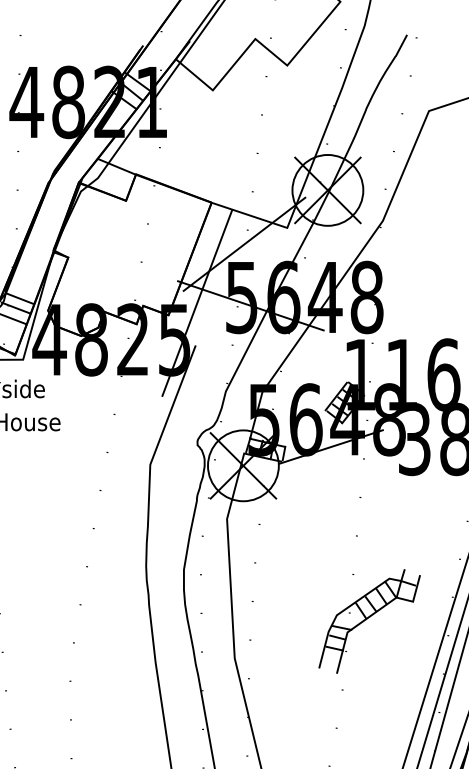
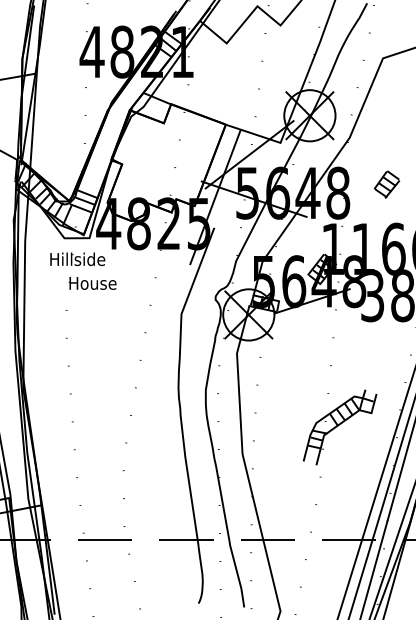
part: (435, 285) -> (387, 184), added

